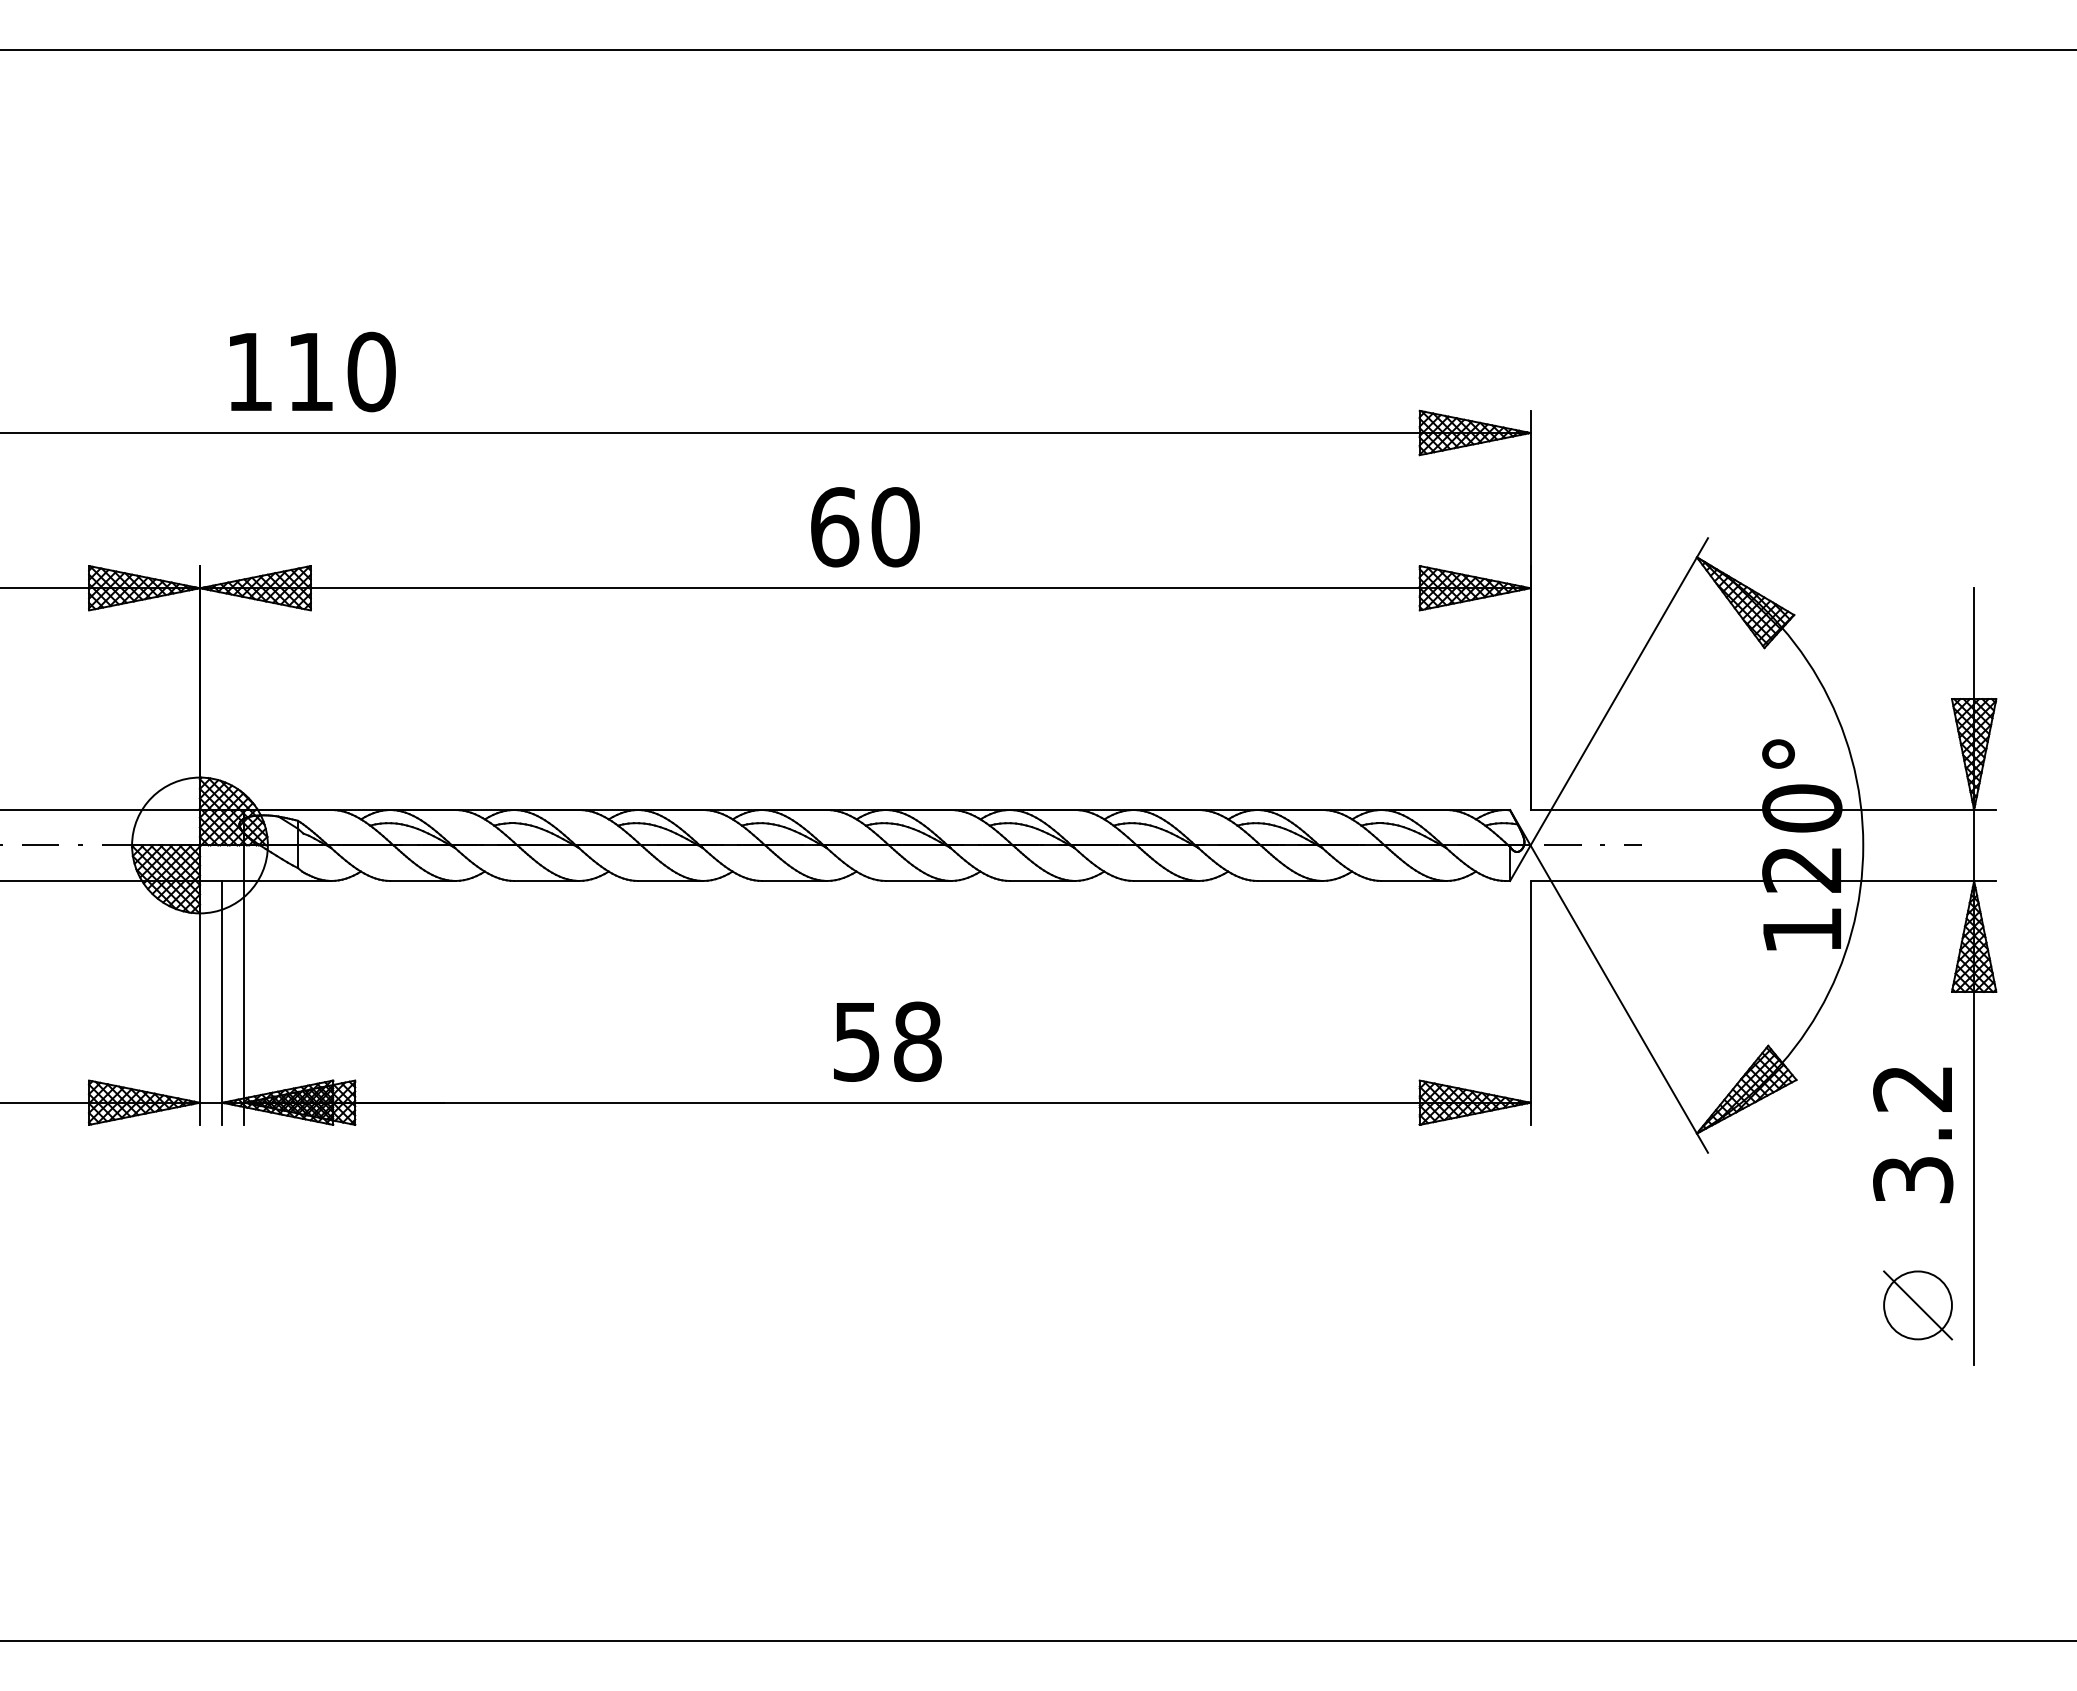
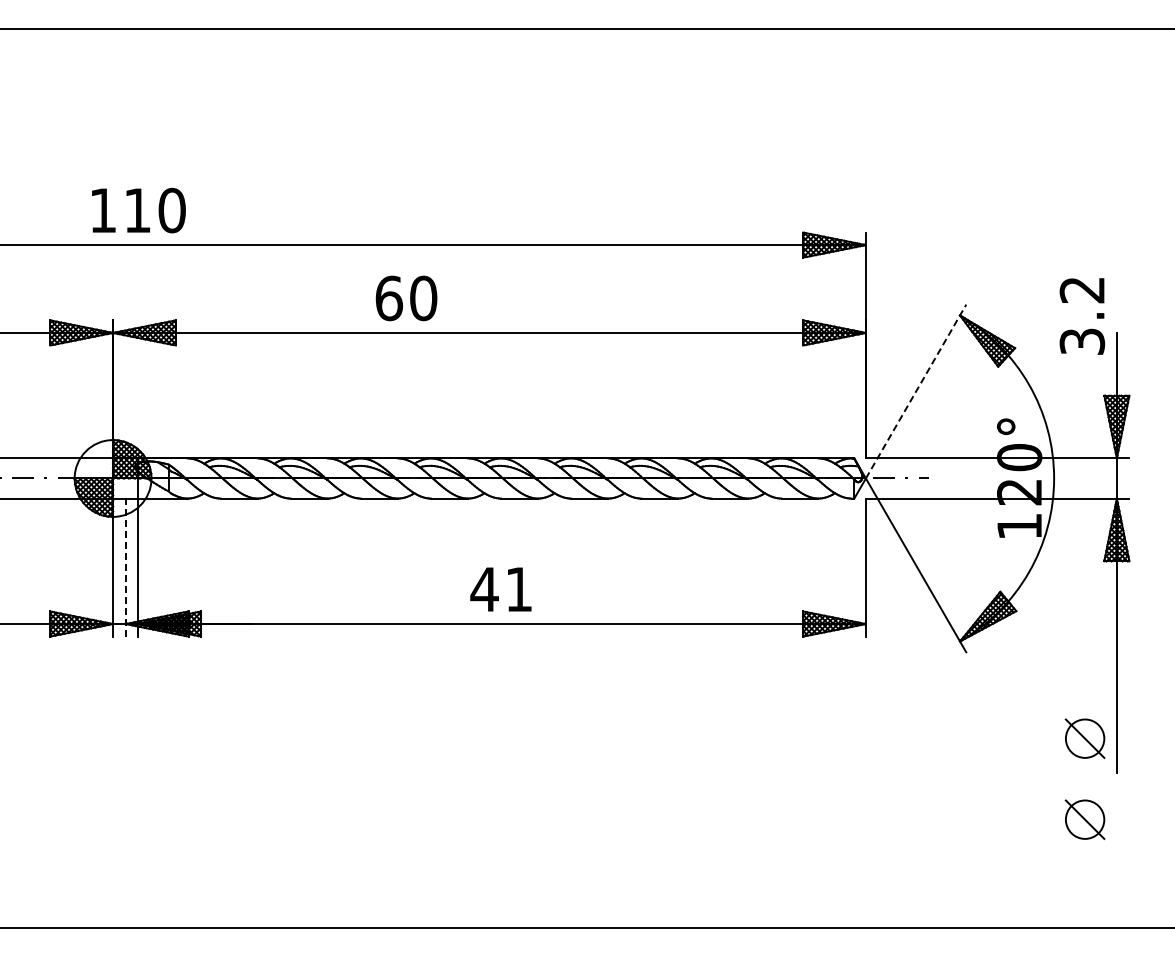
text: (312, 371) -> (138, 210), moved
text: (865, 527) -> (406, 298), moved
line: (1620, 691) -> (916, 391), solid -> dashed
line: (221, 1002) -> (125, 567), solid -> dashed
text: (886, 1041) -> (501, 589), 58 -> 41
text: (1913, 1135) -> (1082, 316), moved
part: (1916, 1448) -> (1084, 819), added

